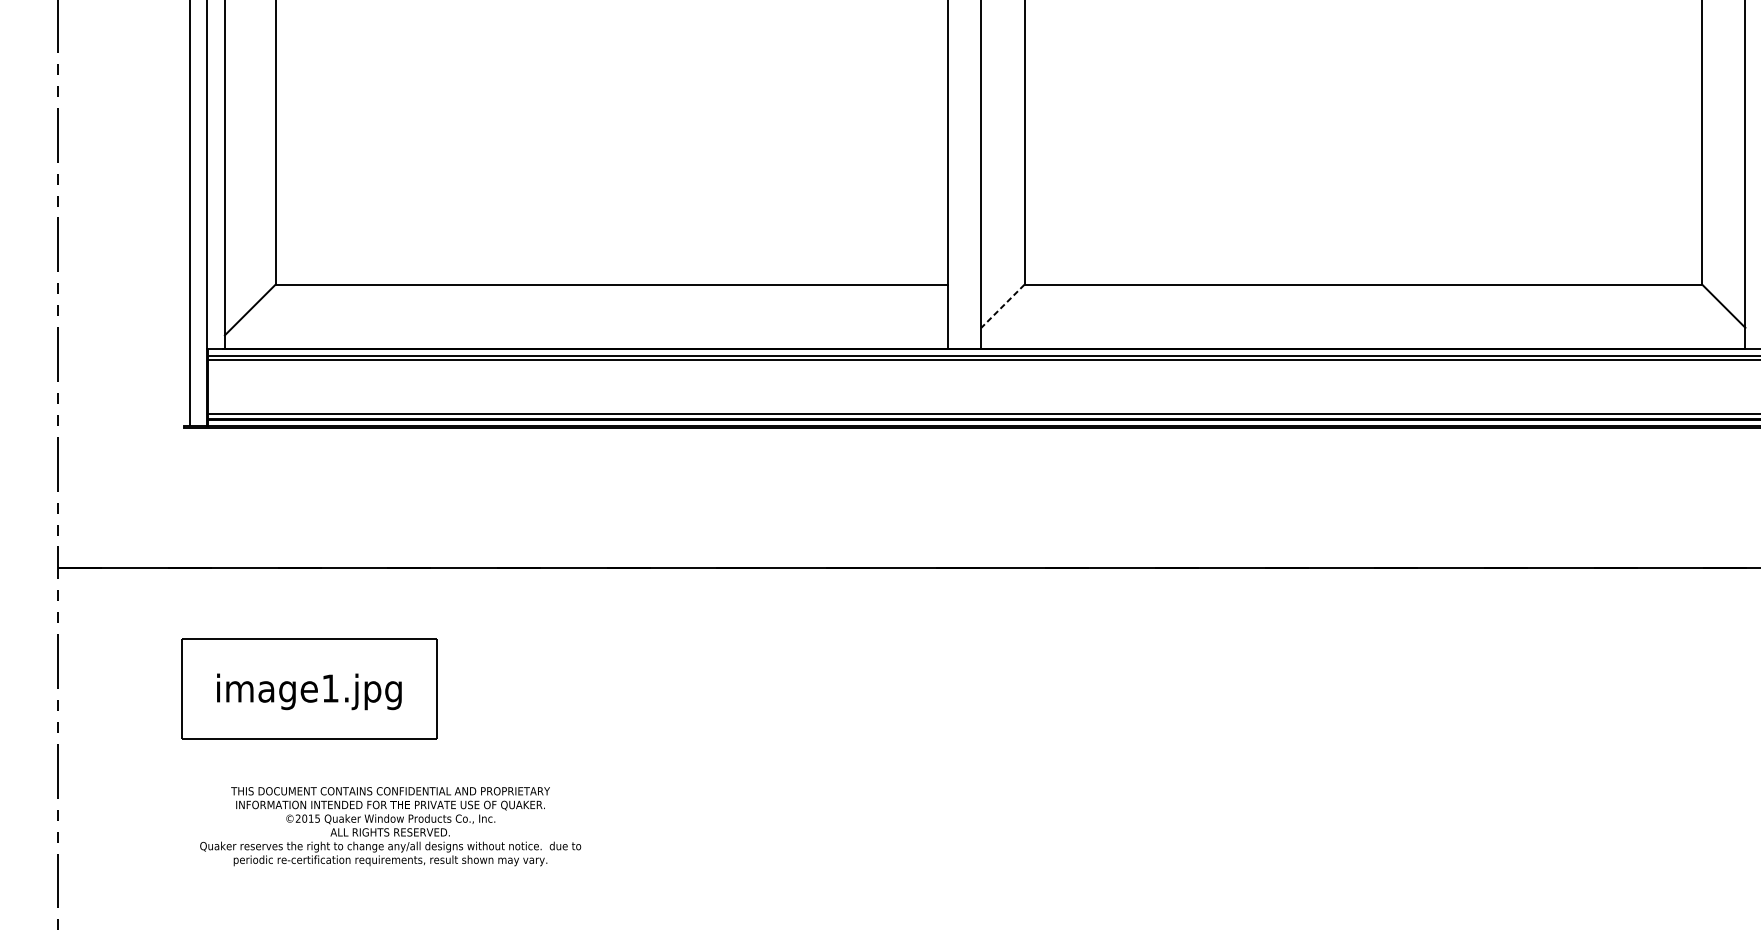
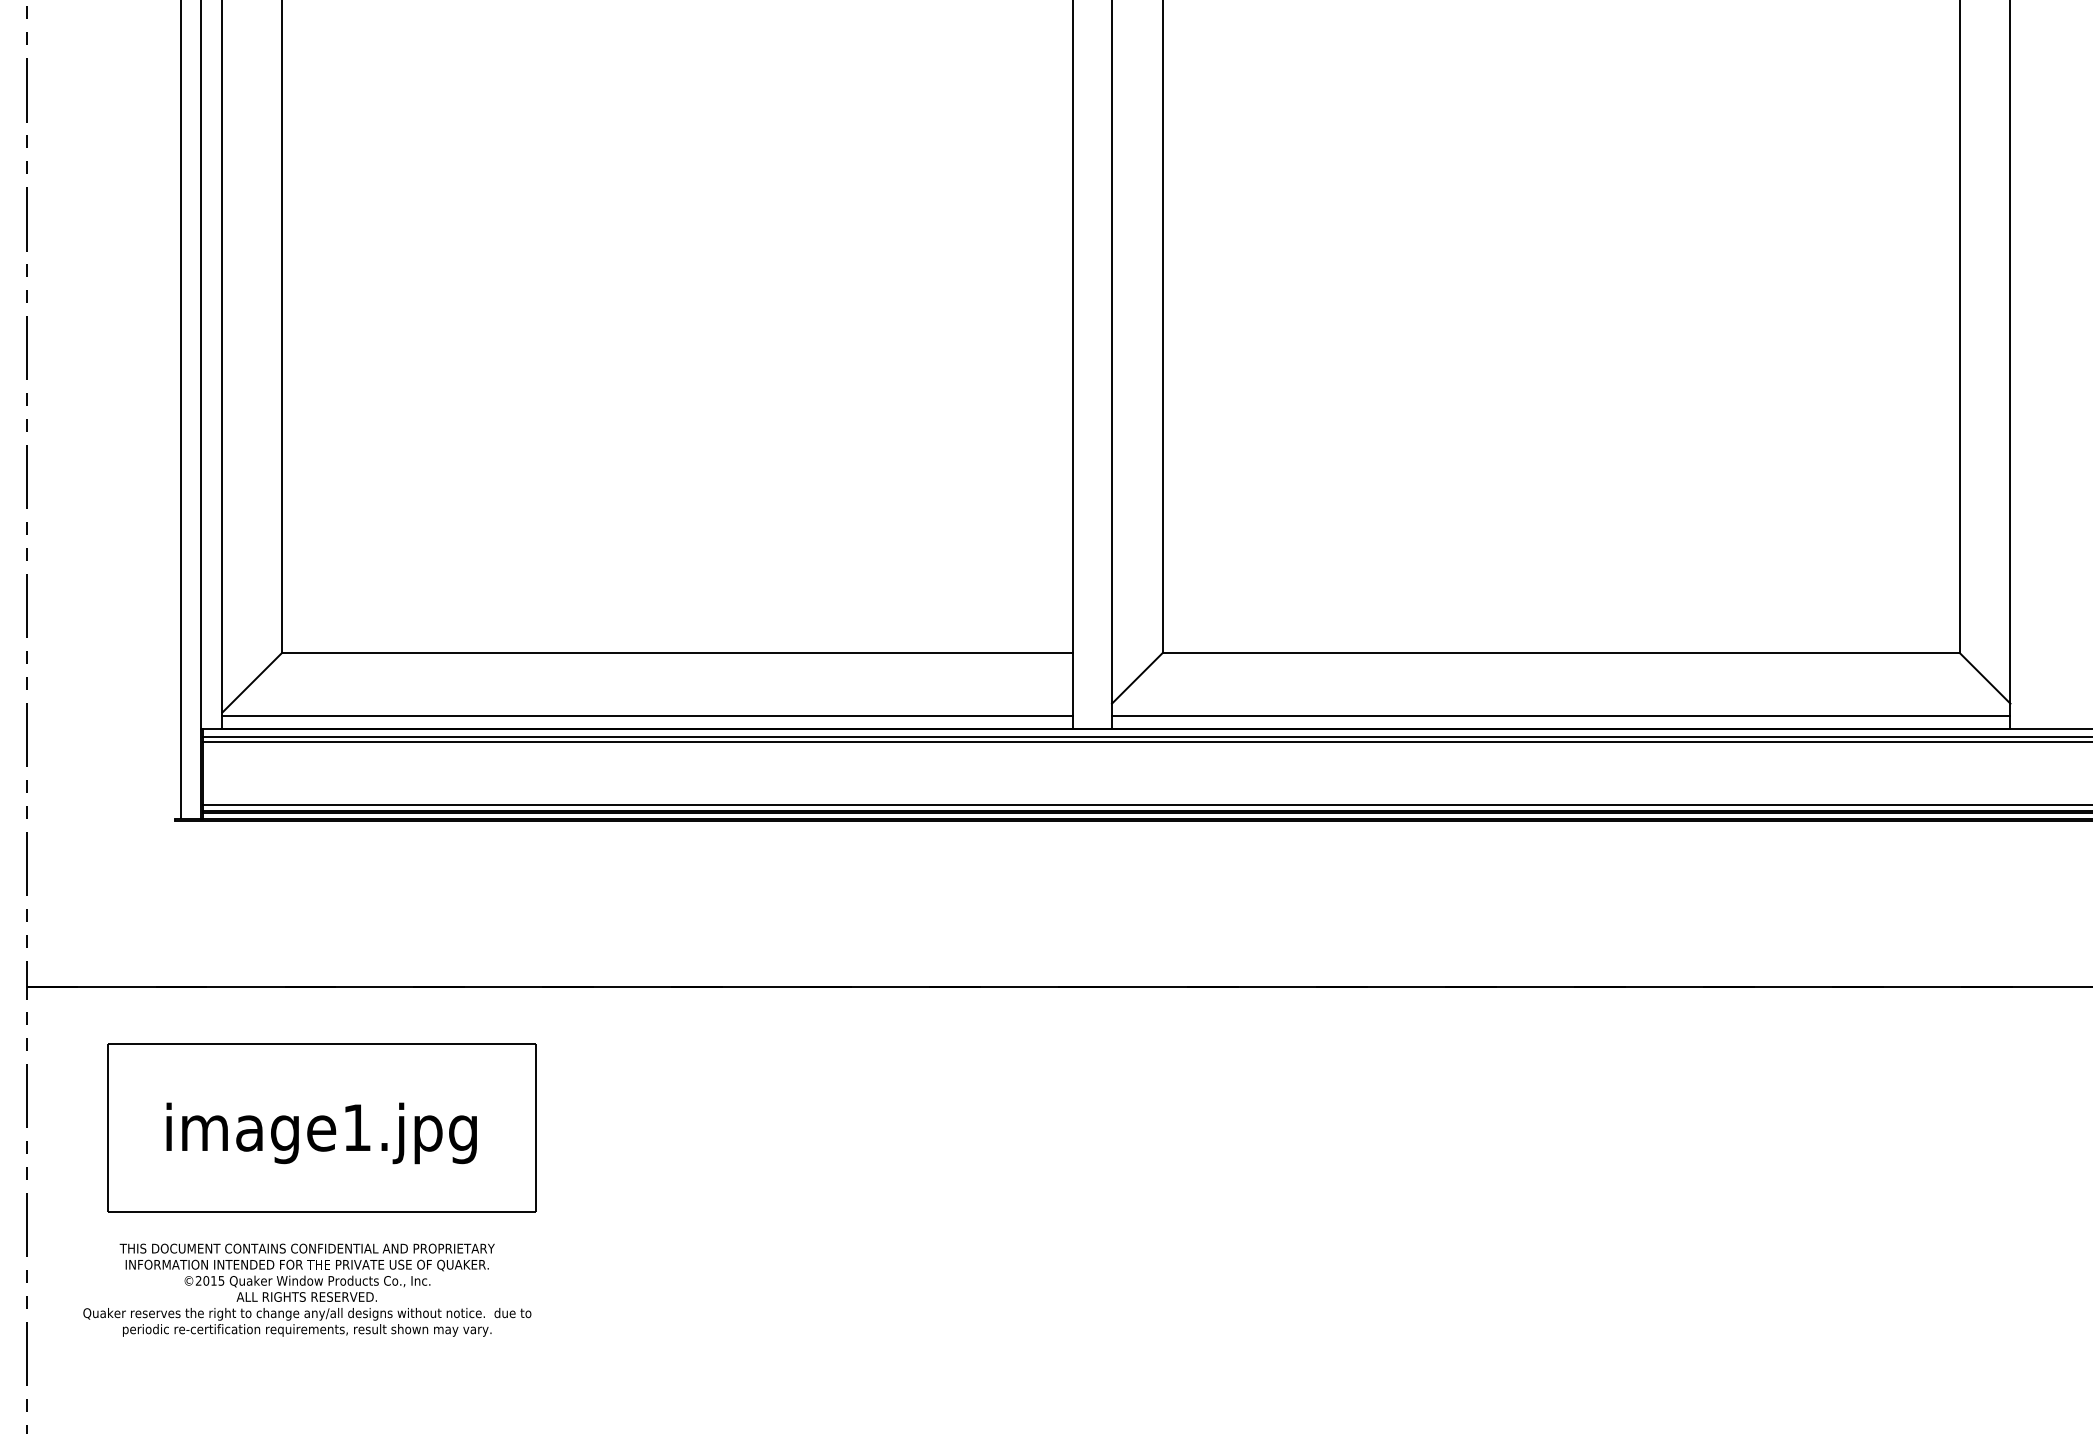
line: (1003, 306) -> (1137, 678), dashed -> solid
line: (586, 337) -> (647, 715), added
line: (1363, 337) -> (1561, 715), added
part: (309, 688) -> (321, 1127), size x1.43
text: (390, 826) -> (307, 1289), moved

